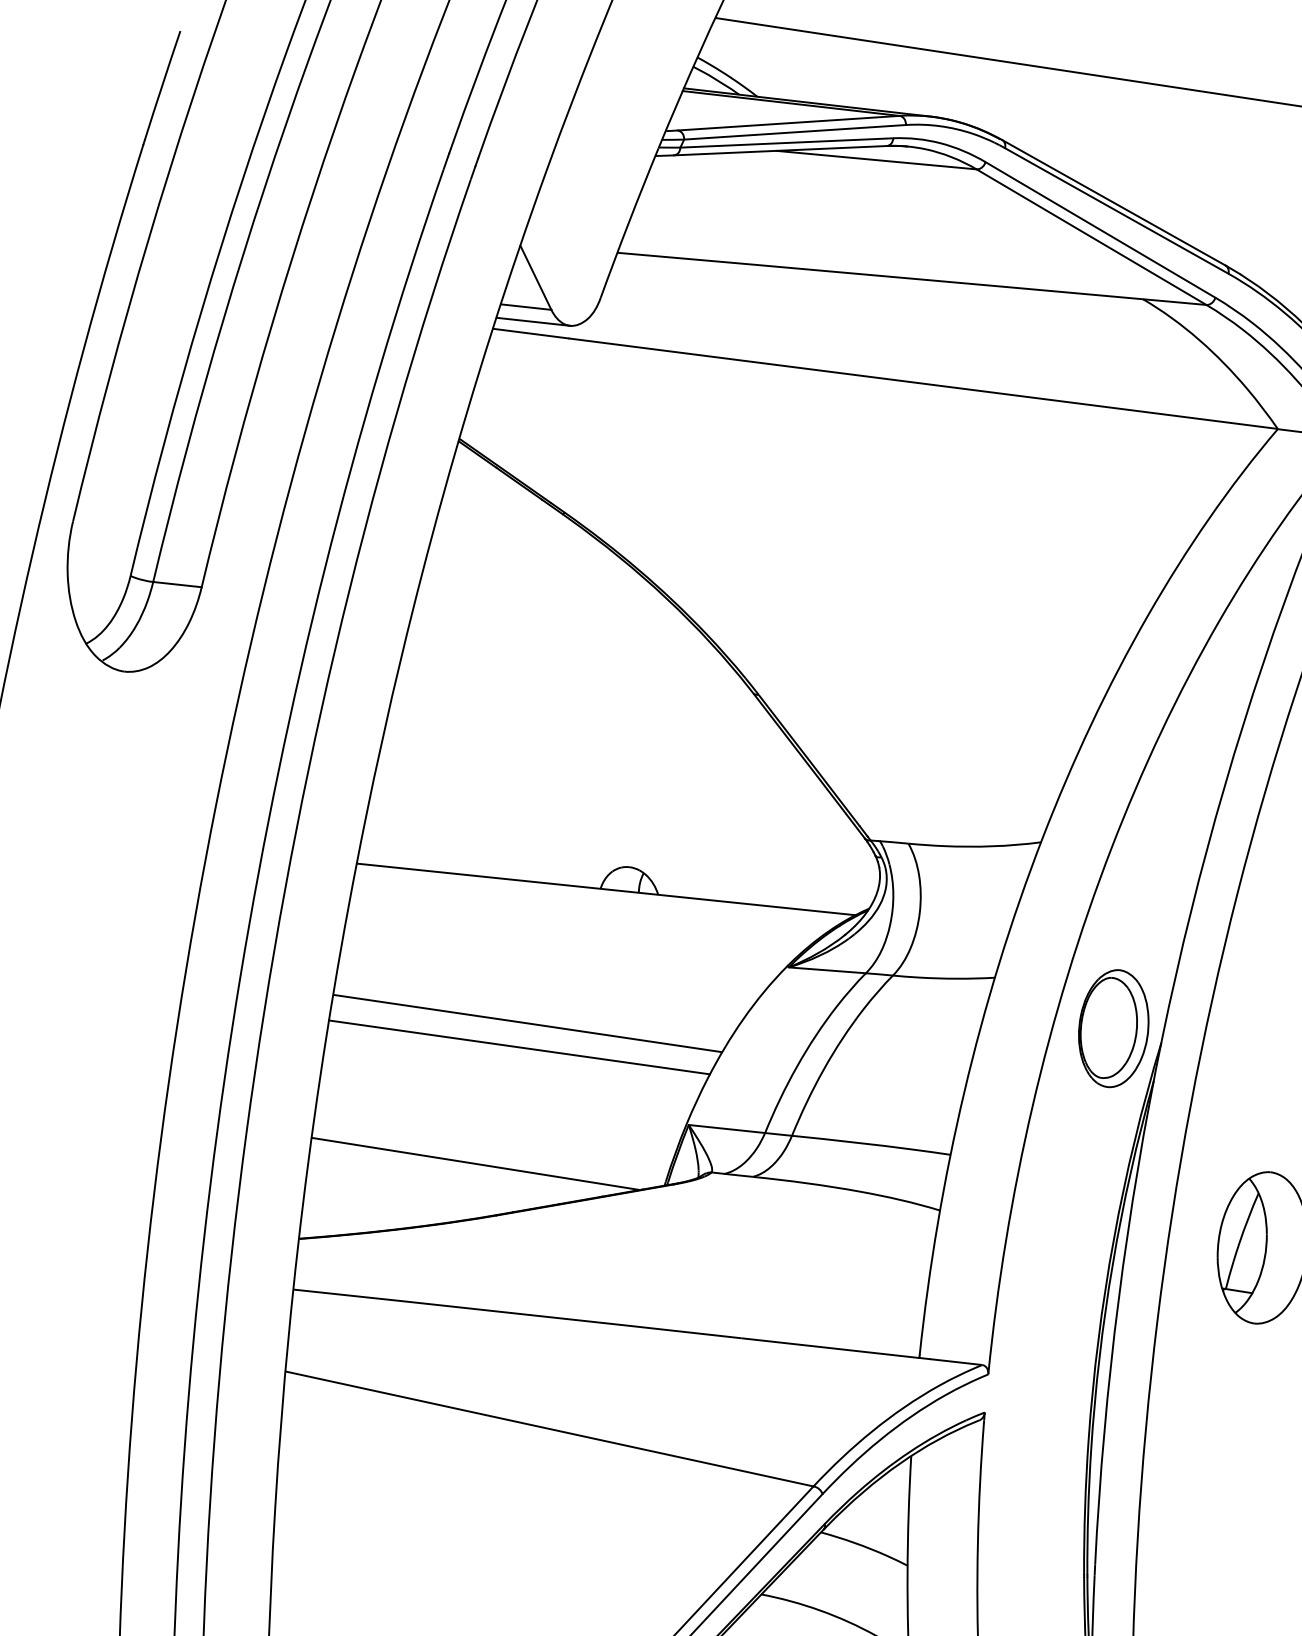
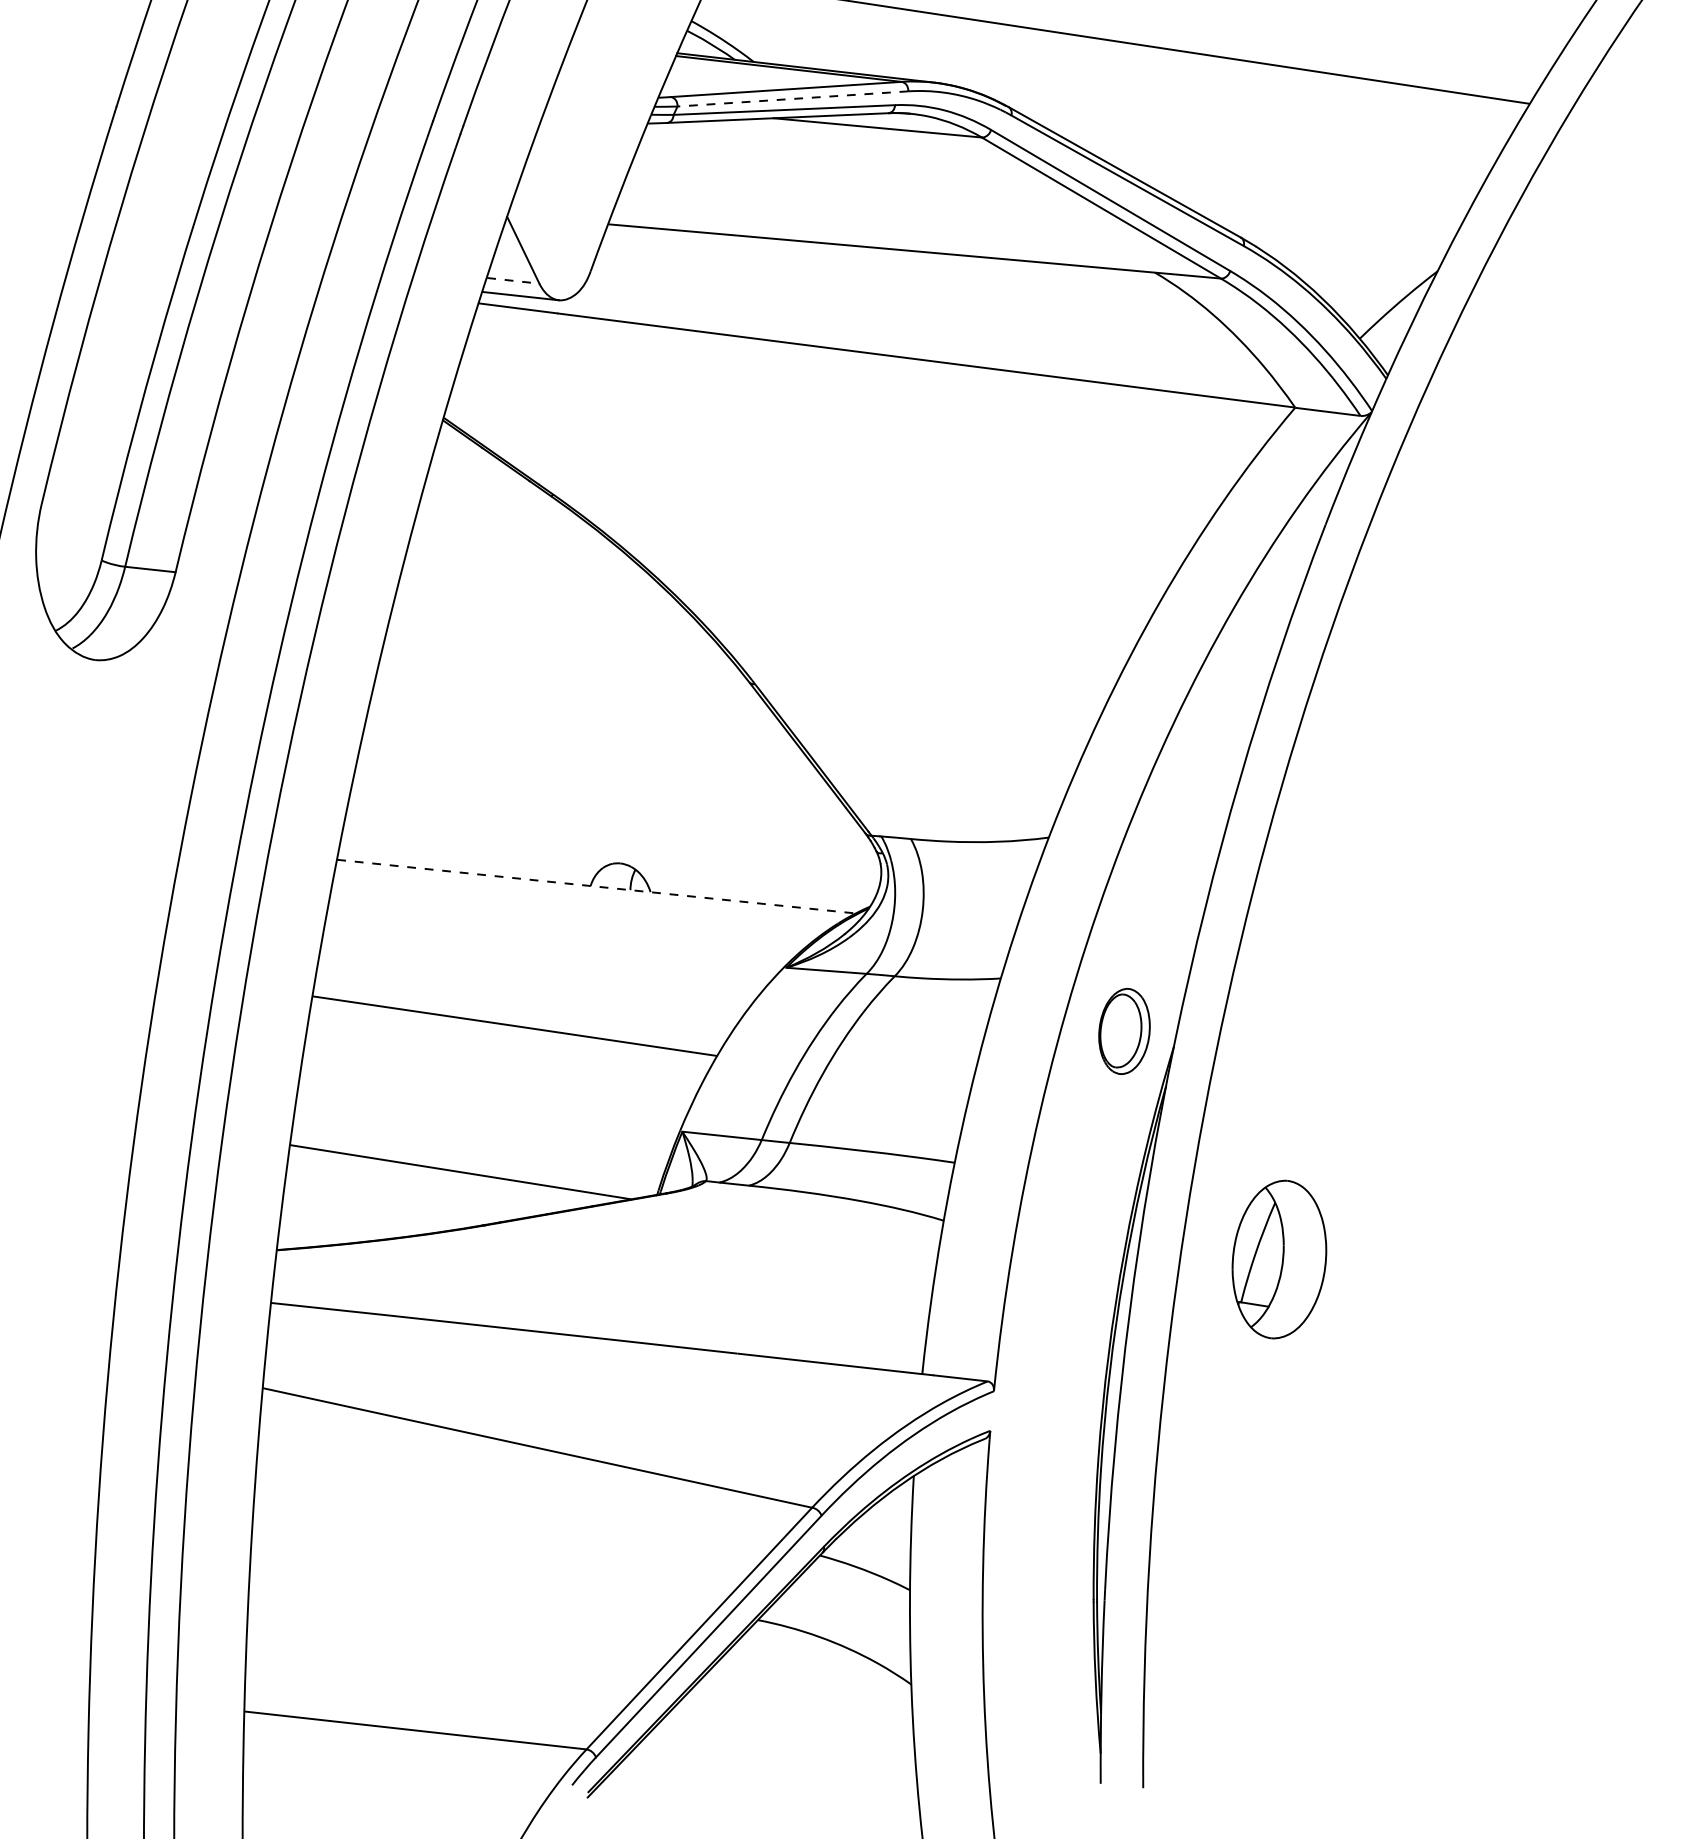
line: (794, 131) -> (792, 98), solid -> dashed
line: (526, 306) -> (513, 280), solid -> dashed
line: (606, 889) -> (596, 886), solid -> dashed
part: (1113, 1028) -> (1124, 1031), size x0.7
line: (519, 1046) -> (506, 1050), removed

